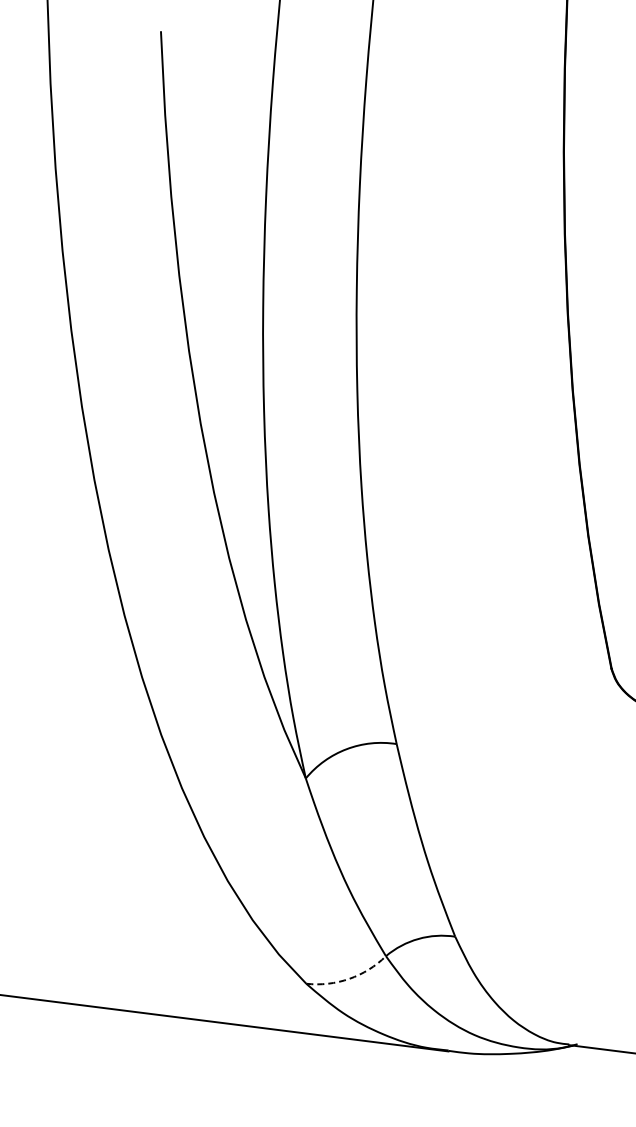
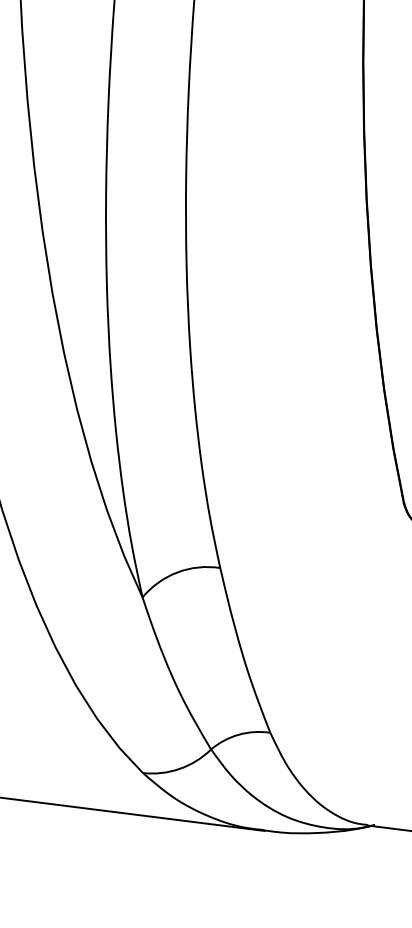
arc: (349, 978) -> (179, 768), dashed -> solid

